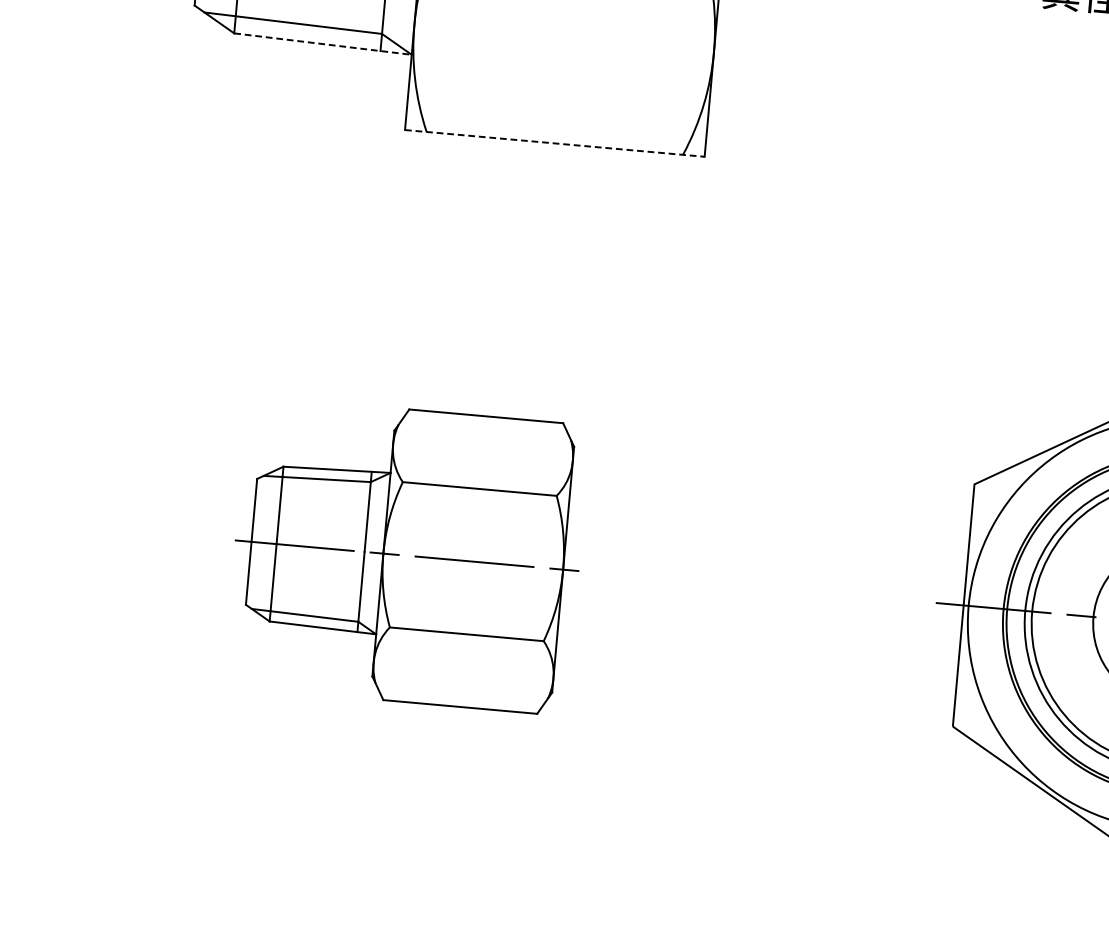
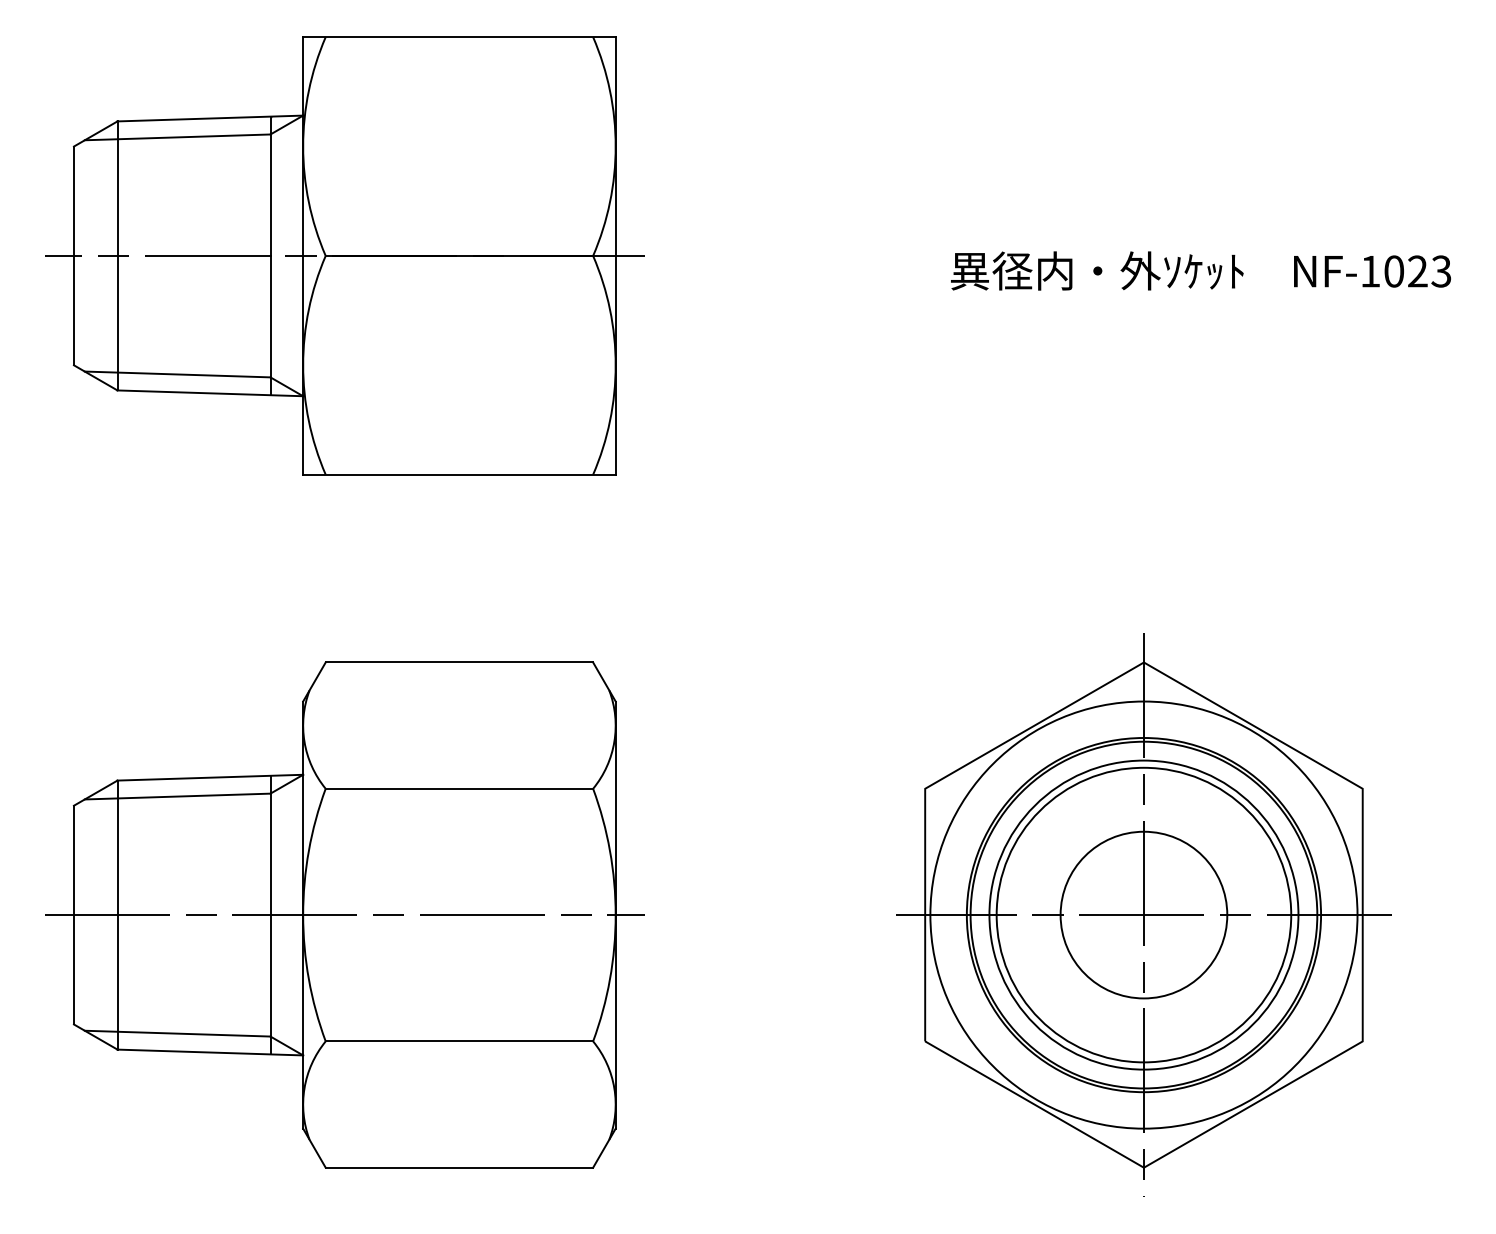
line: (323, 44) -> (210, 393), dashed -> solid
line: (554, 143) -> (459, 474), dashed -> solid
part: (407, 555) -> (344, 914), size x1.67

